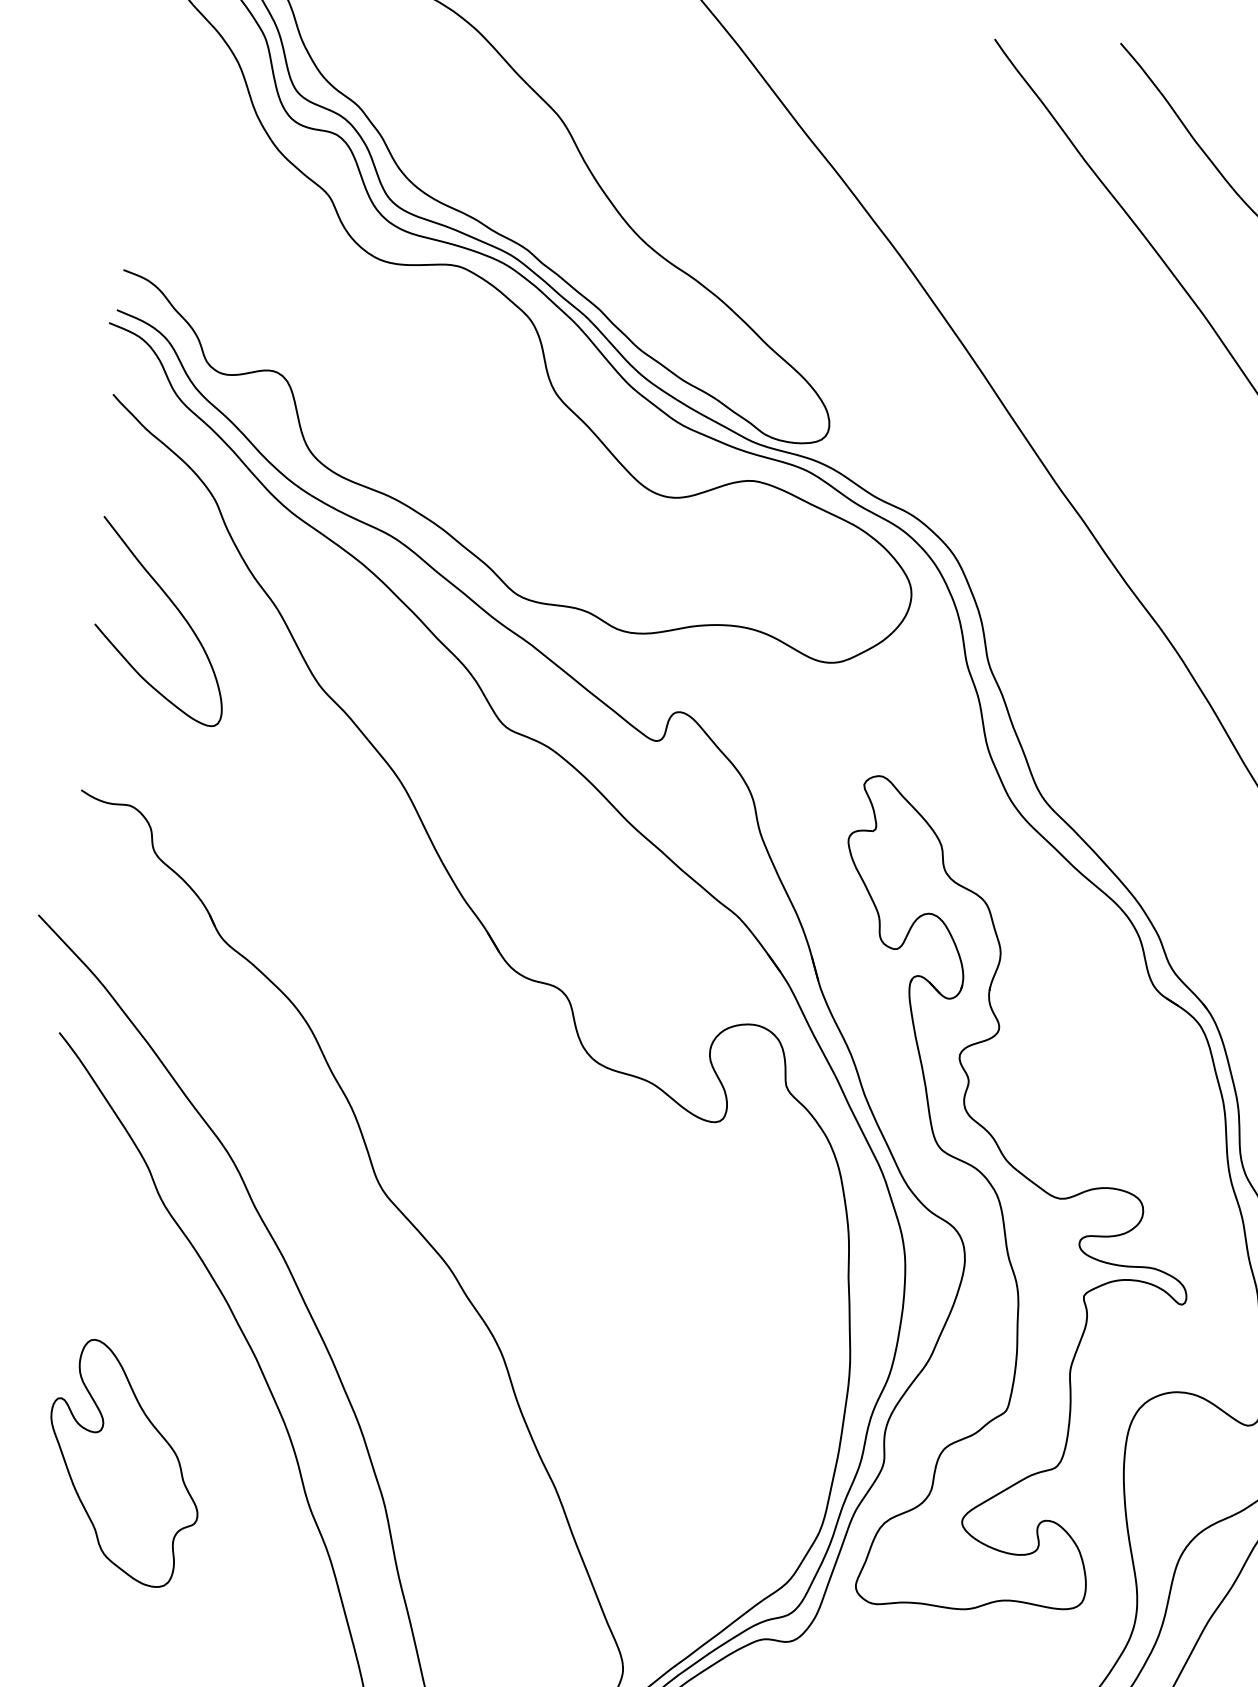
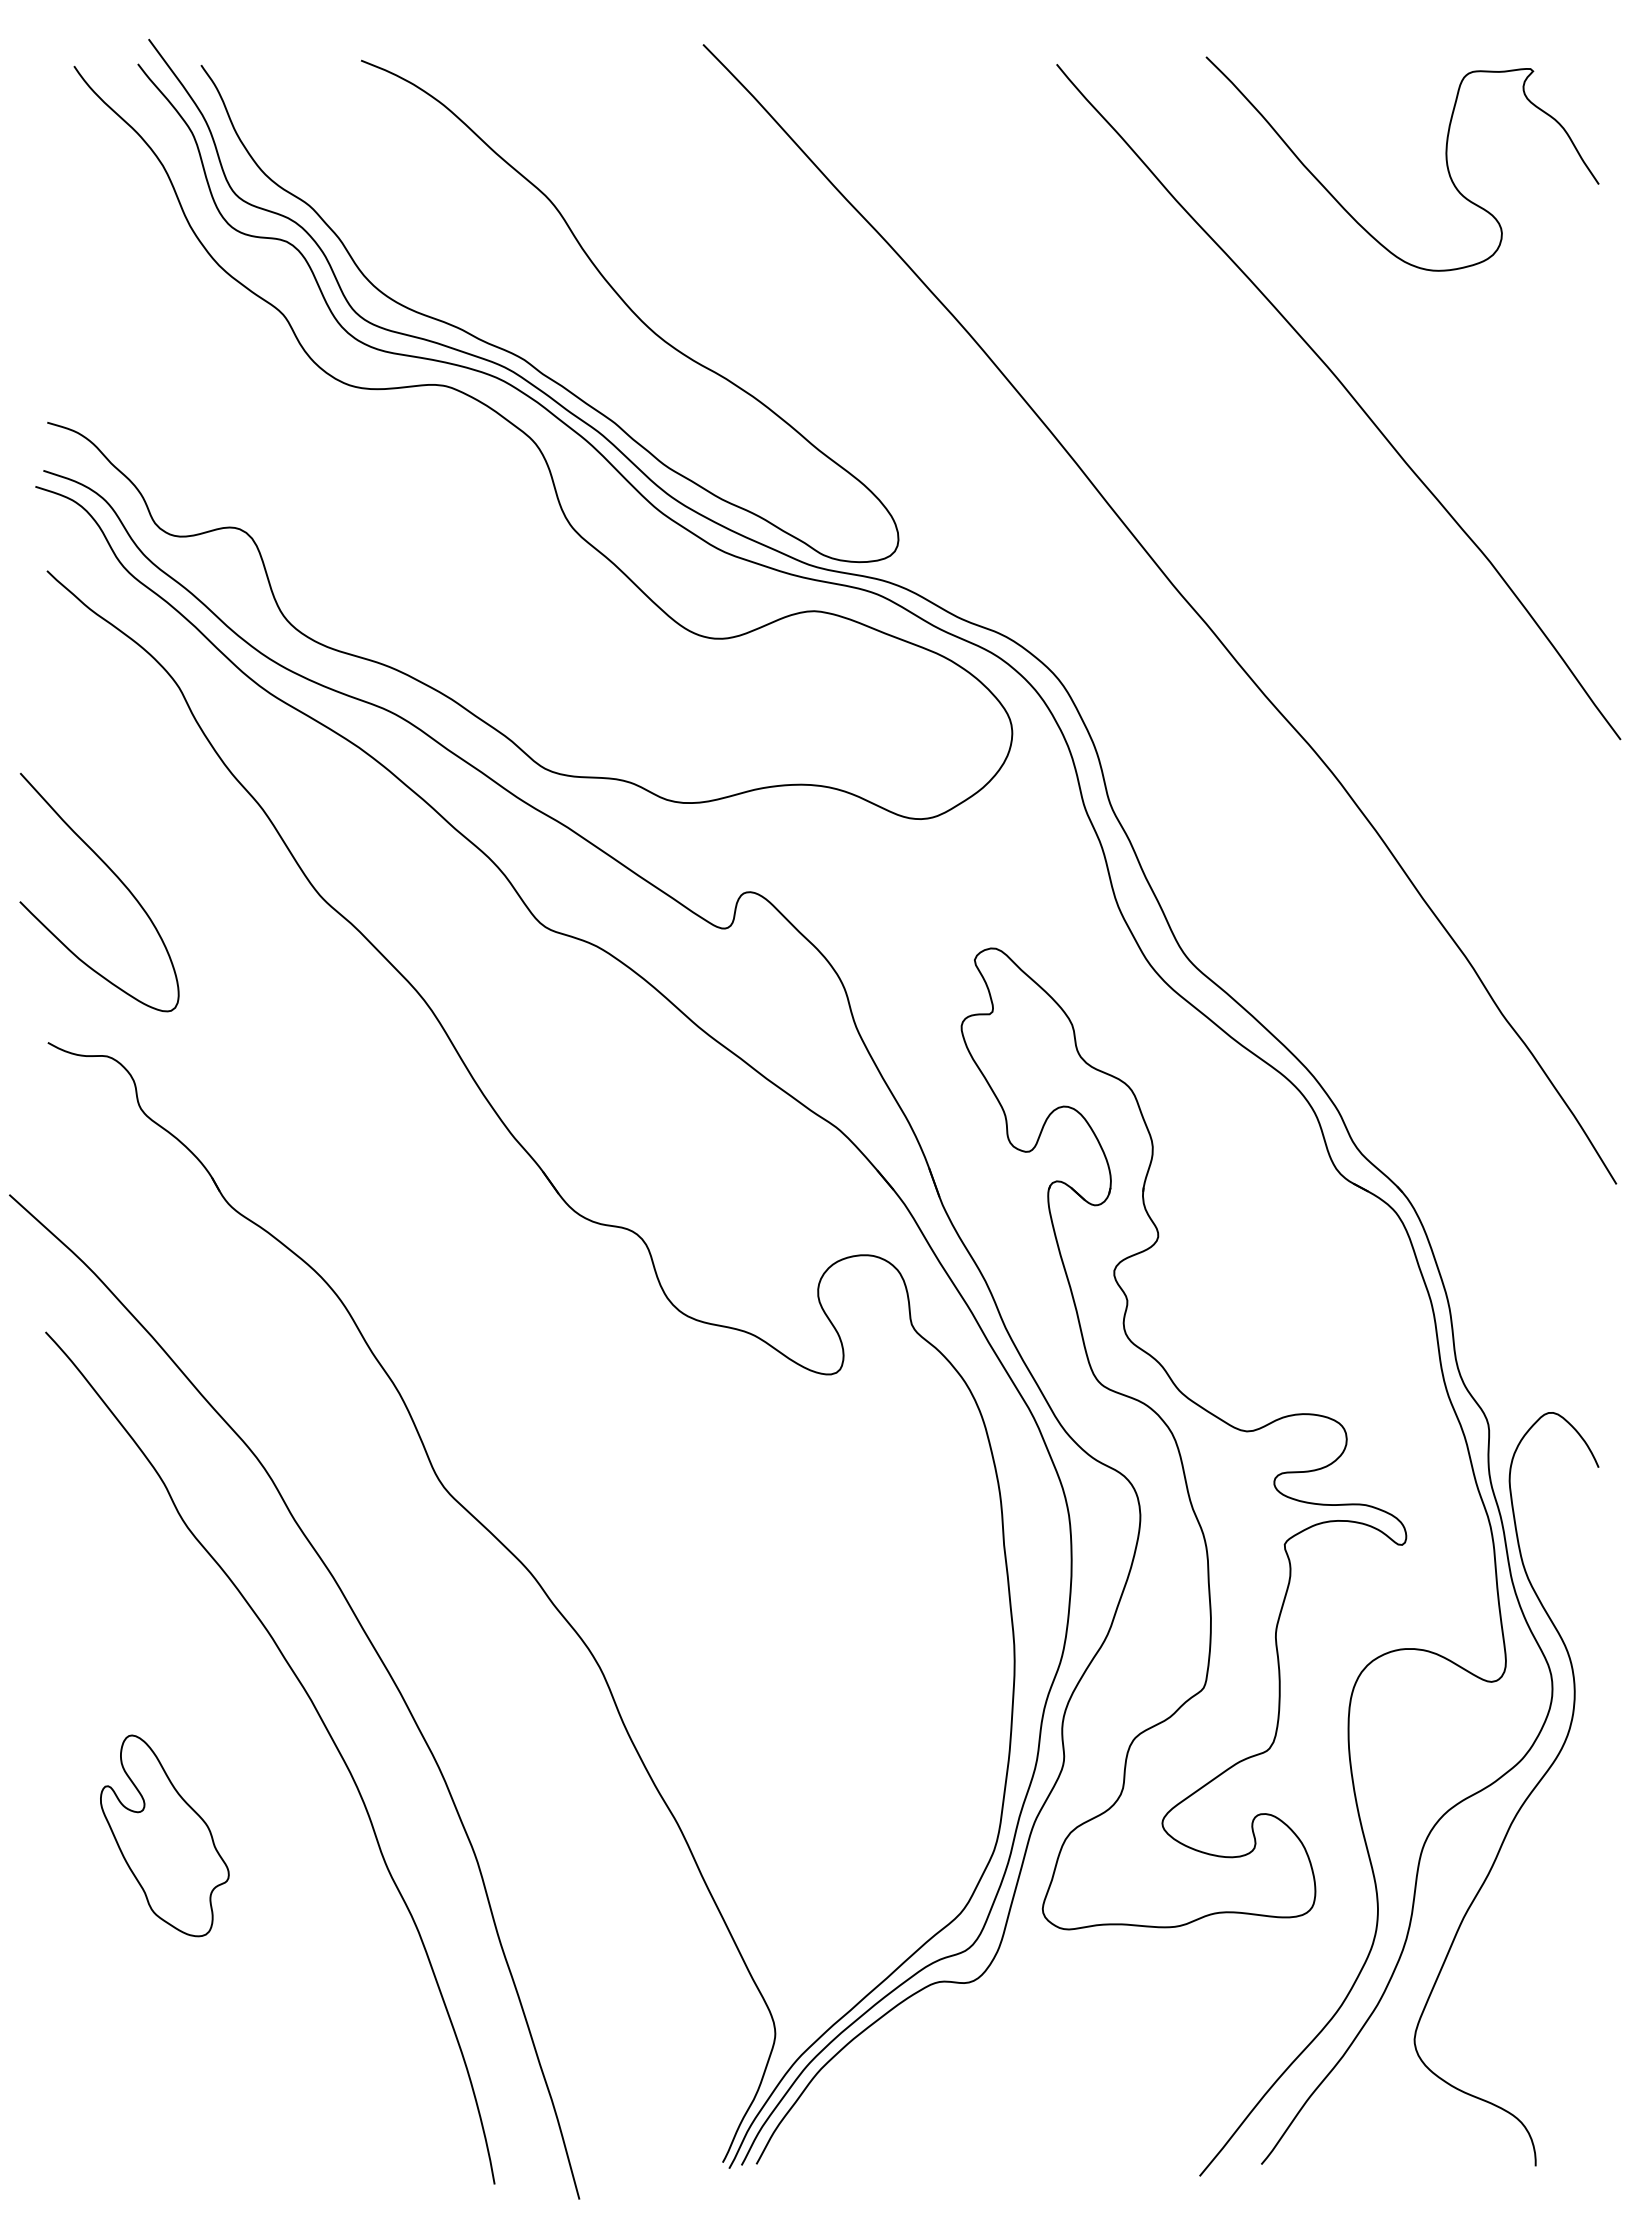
curve: (176, 609) -> (115, 876), moved
part: (124, 1463) -> (164, 1835), size x0.7

